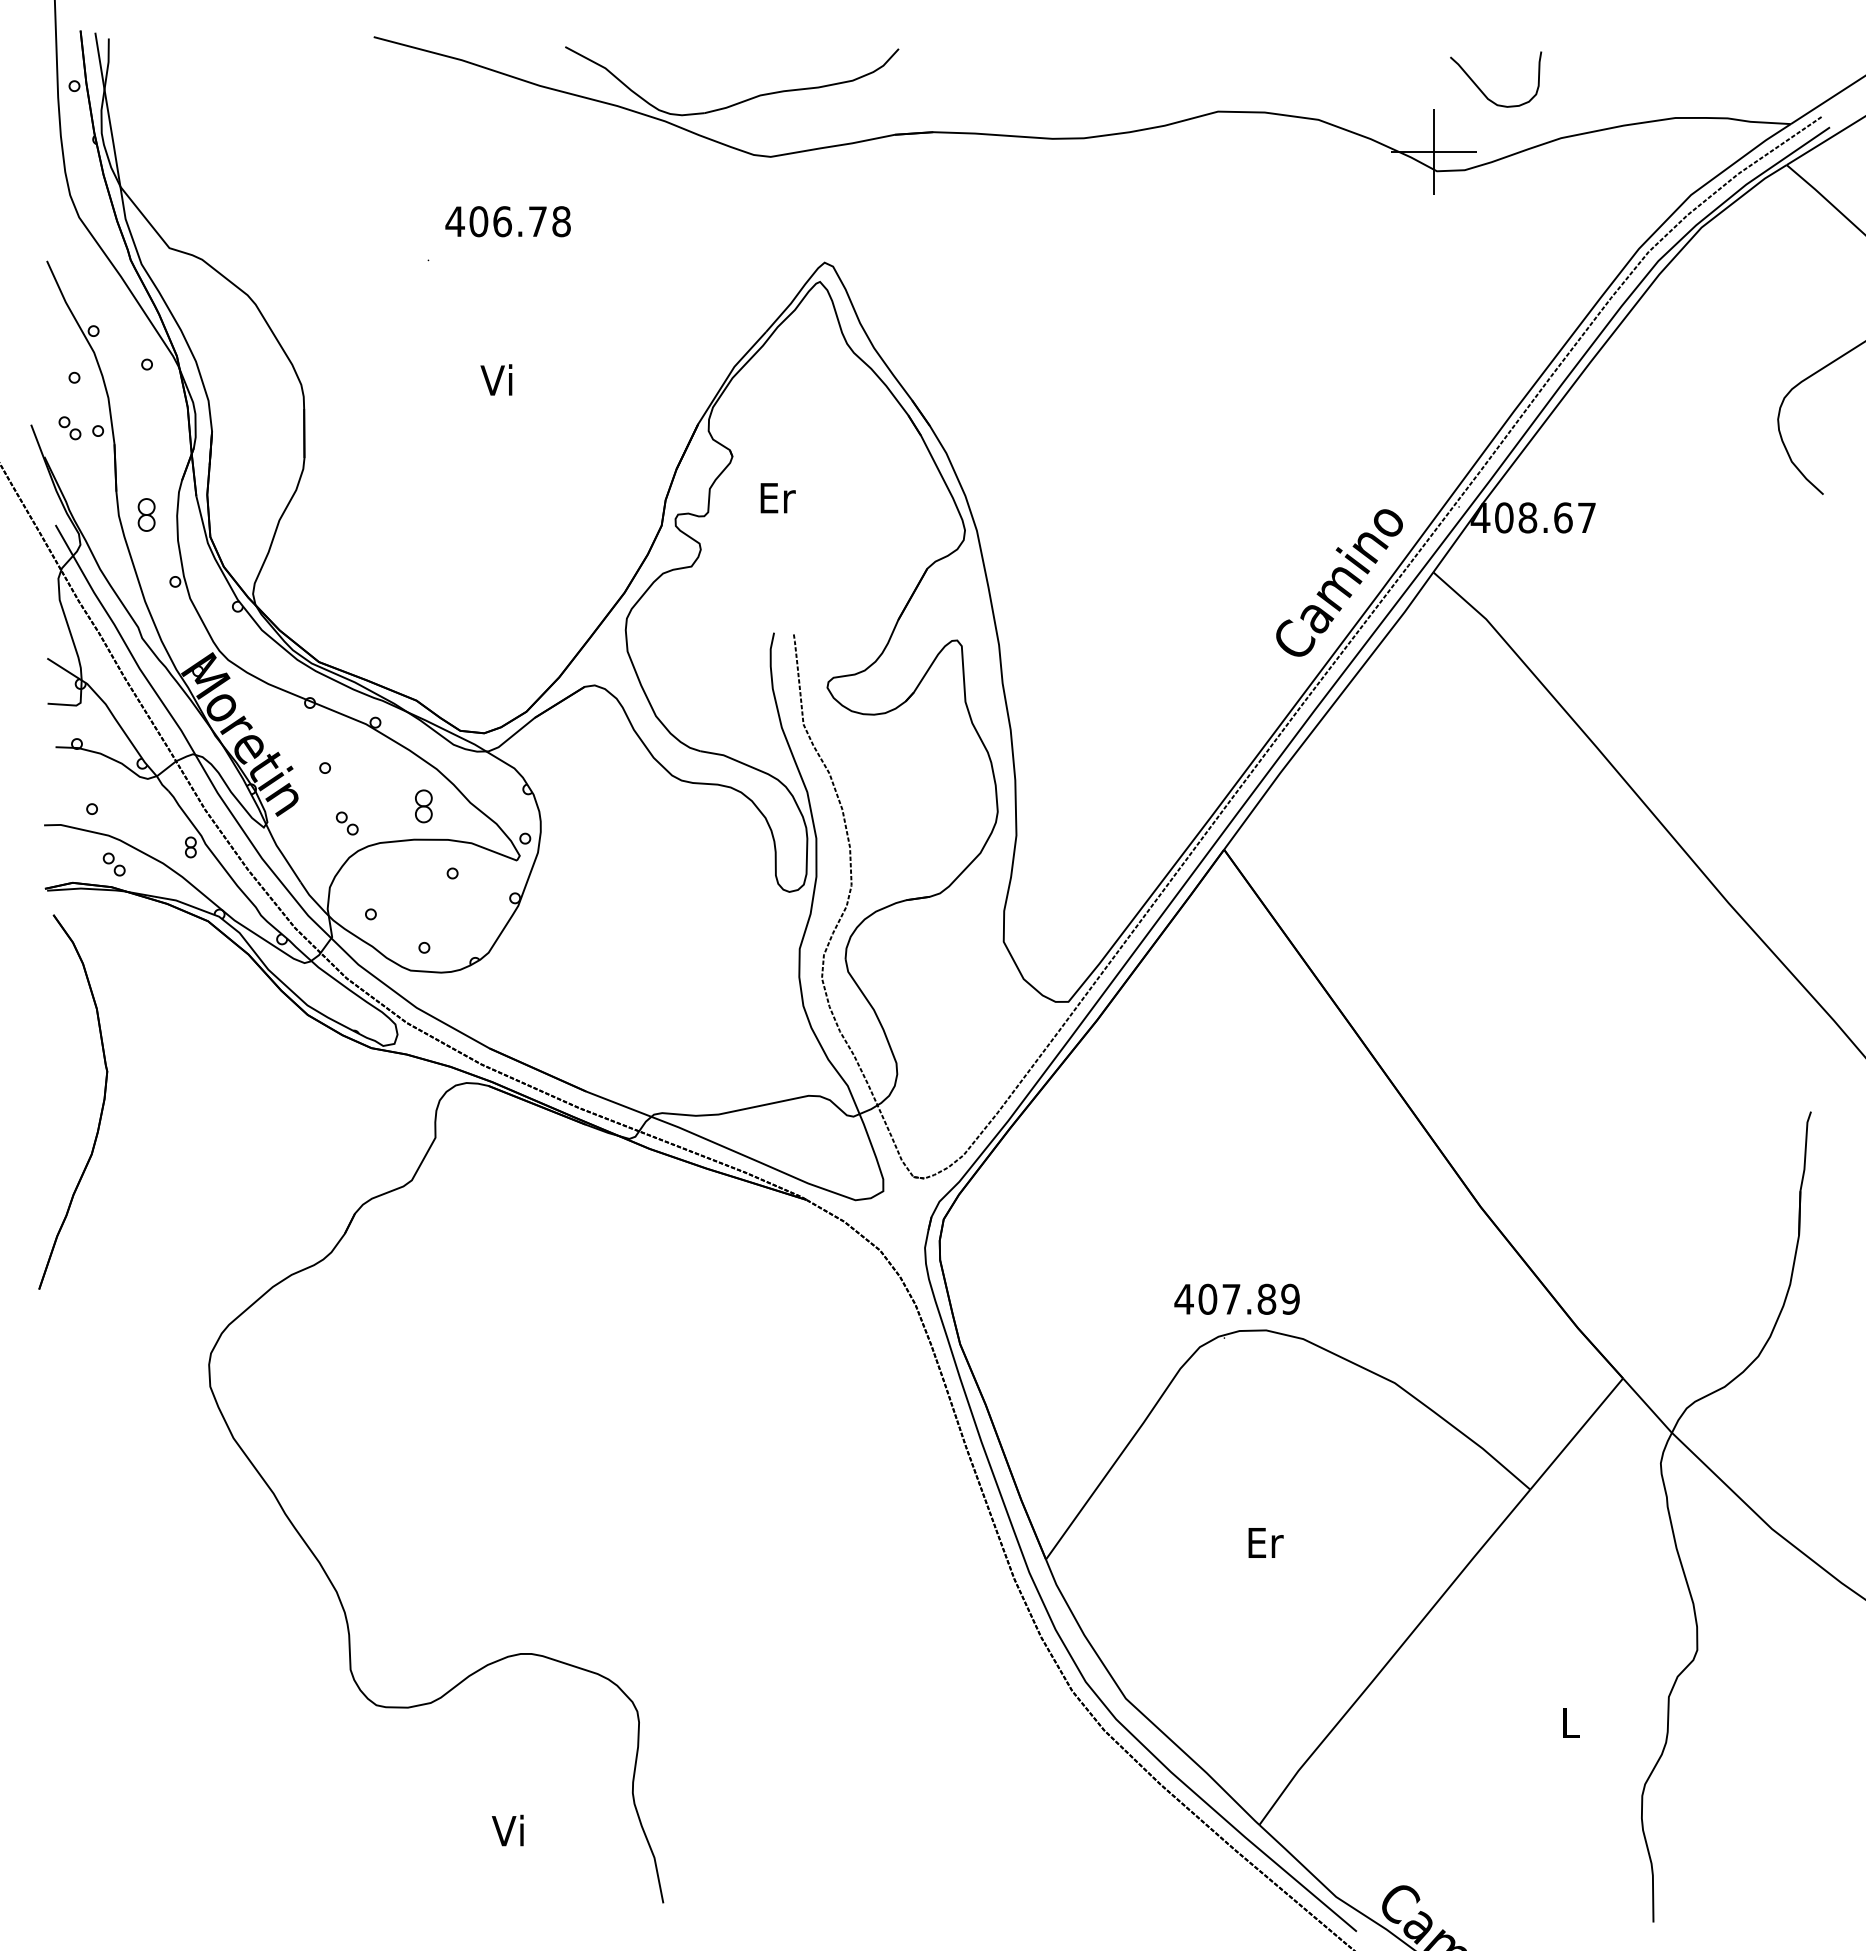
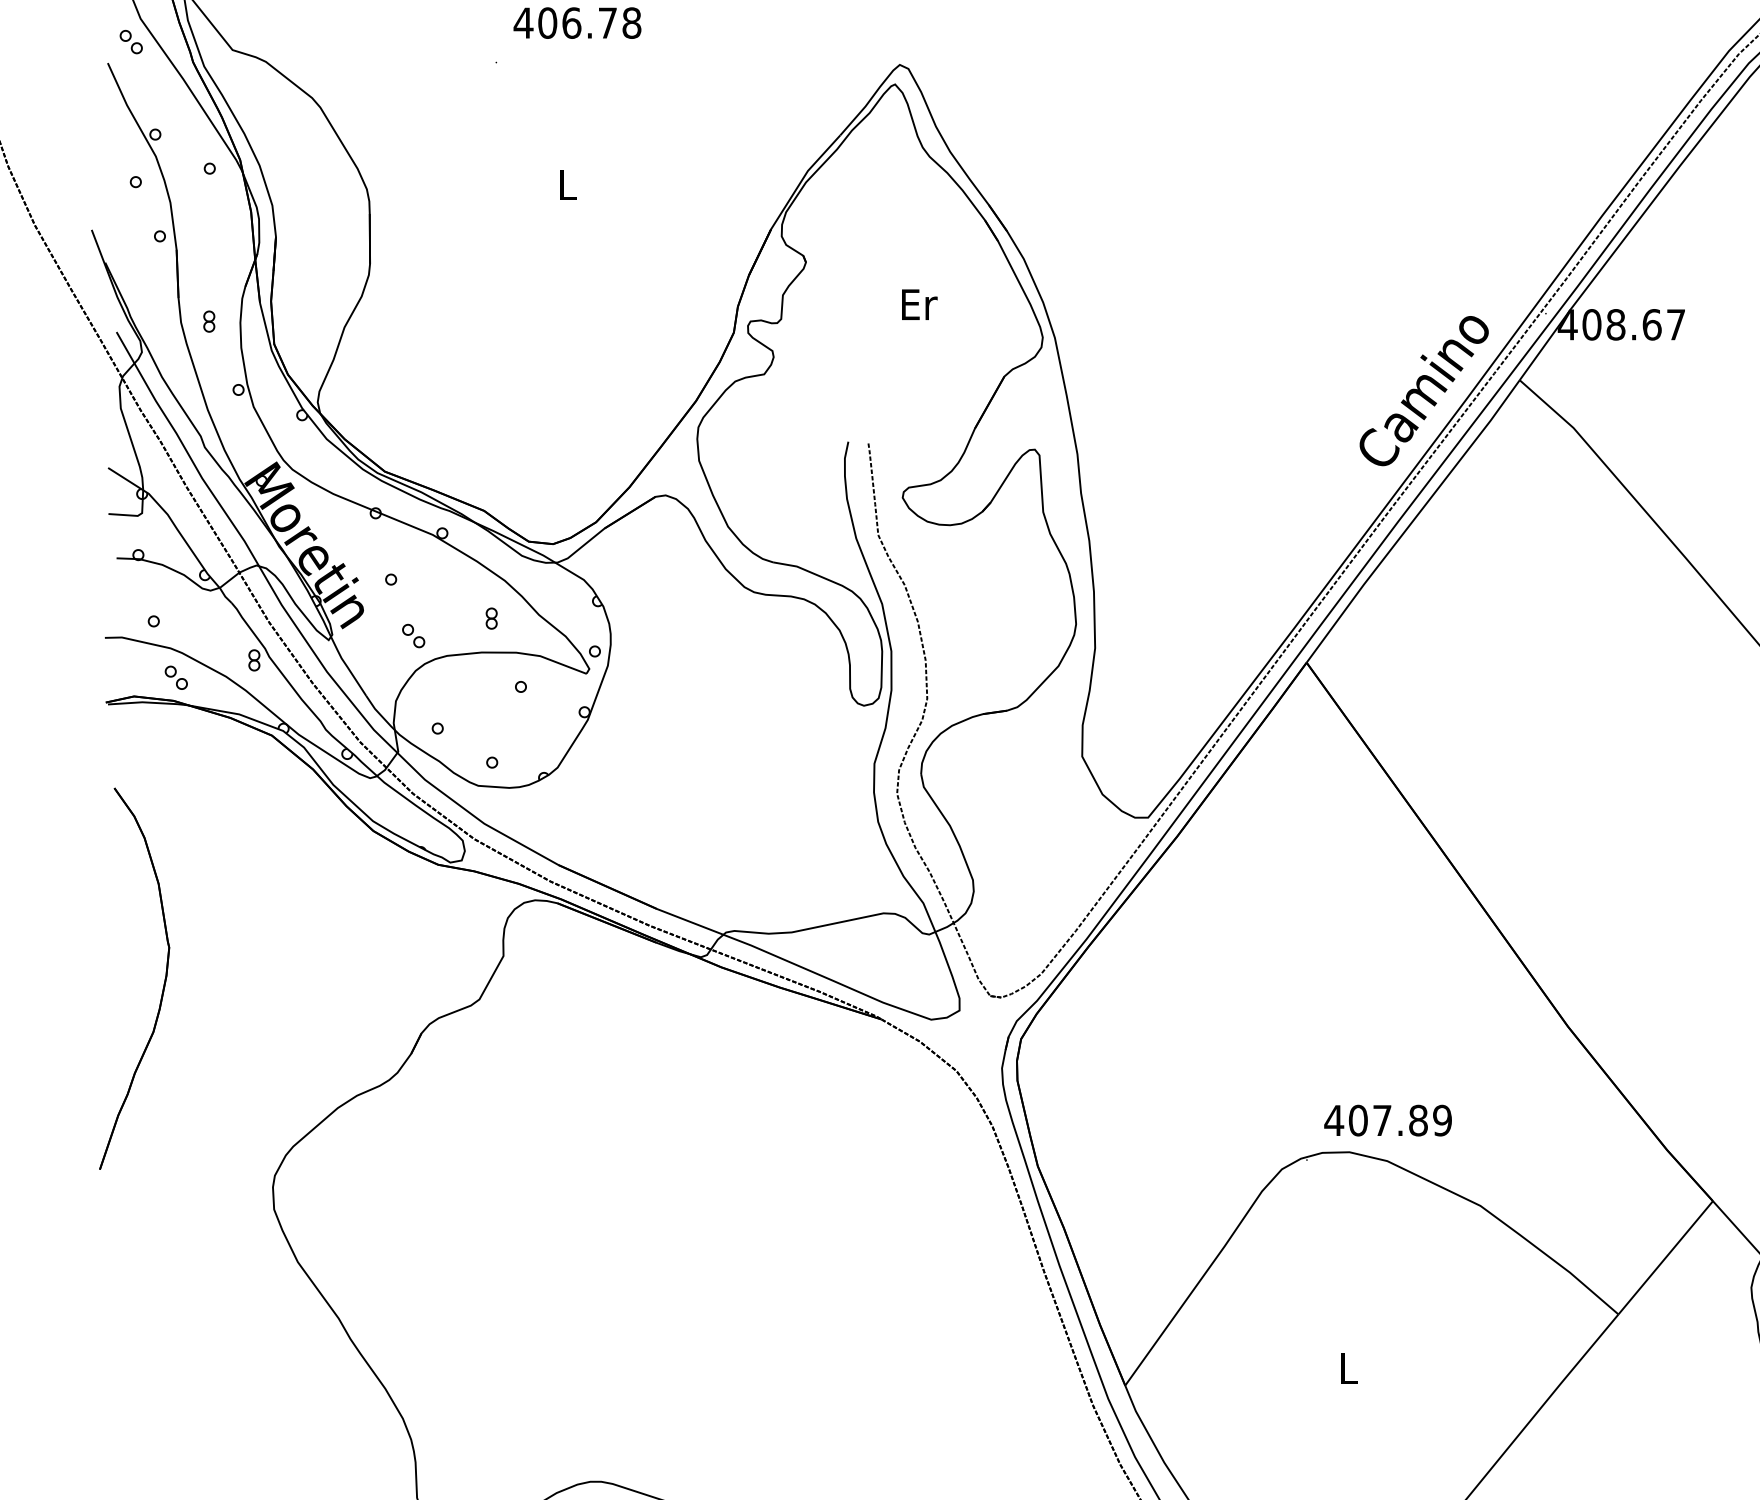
text: (496, 379) -> (565, 183), Vi -> L
part: (69, 428) -> (130, 42), moved
text: (777, 498) -> (919, 305), moved
part: (146, 514) -> (209, 321), size x0.62
part: (423, 806) -> (491, 618), size x0.62
part: (101, 1107) -> (163, 984), moved
text: (1236, 1298) -> (1387, 1119), moved
text: (1265, 1542) -> (1348, 1368), Er -> L

